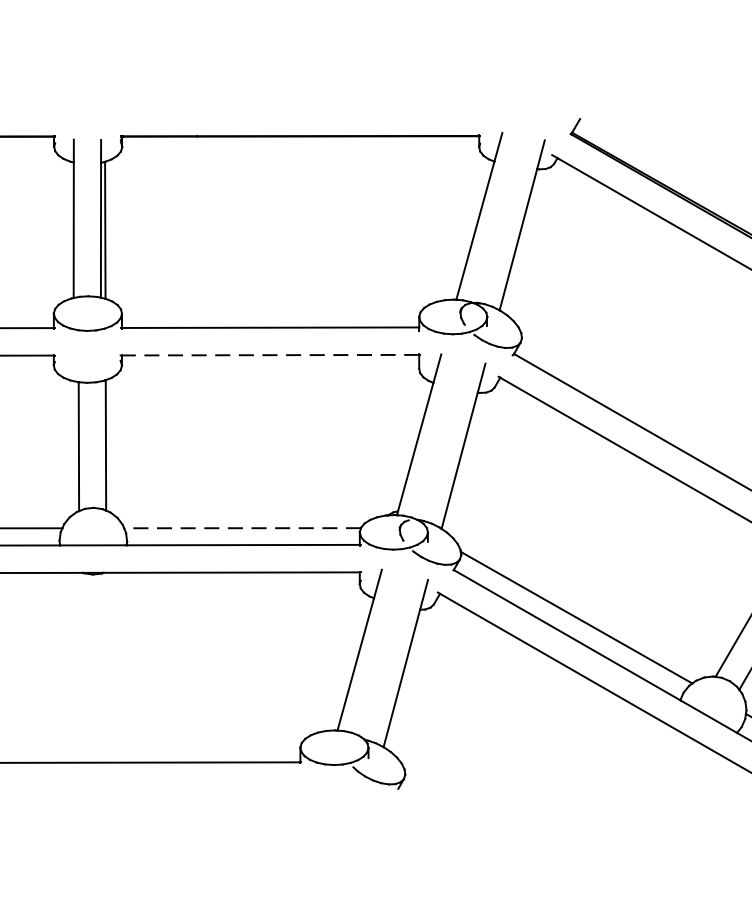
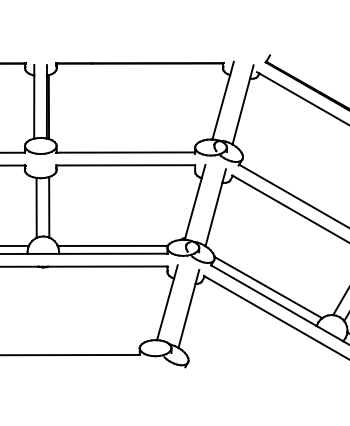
line: (269, 355) -> (125, 165), dashed -> solid
line: (241, 527) -> (112, 245), dashed -> solid

